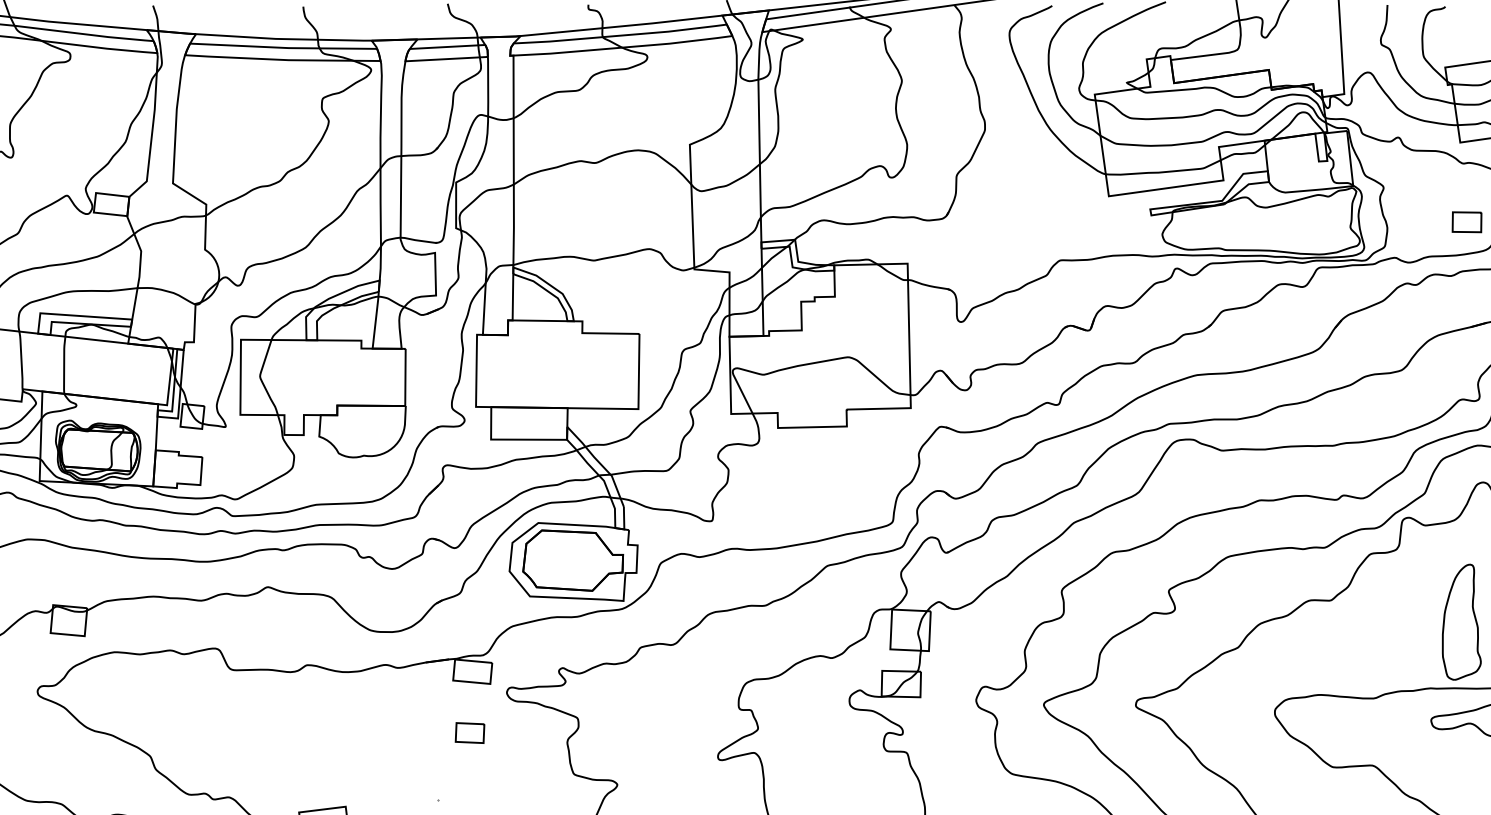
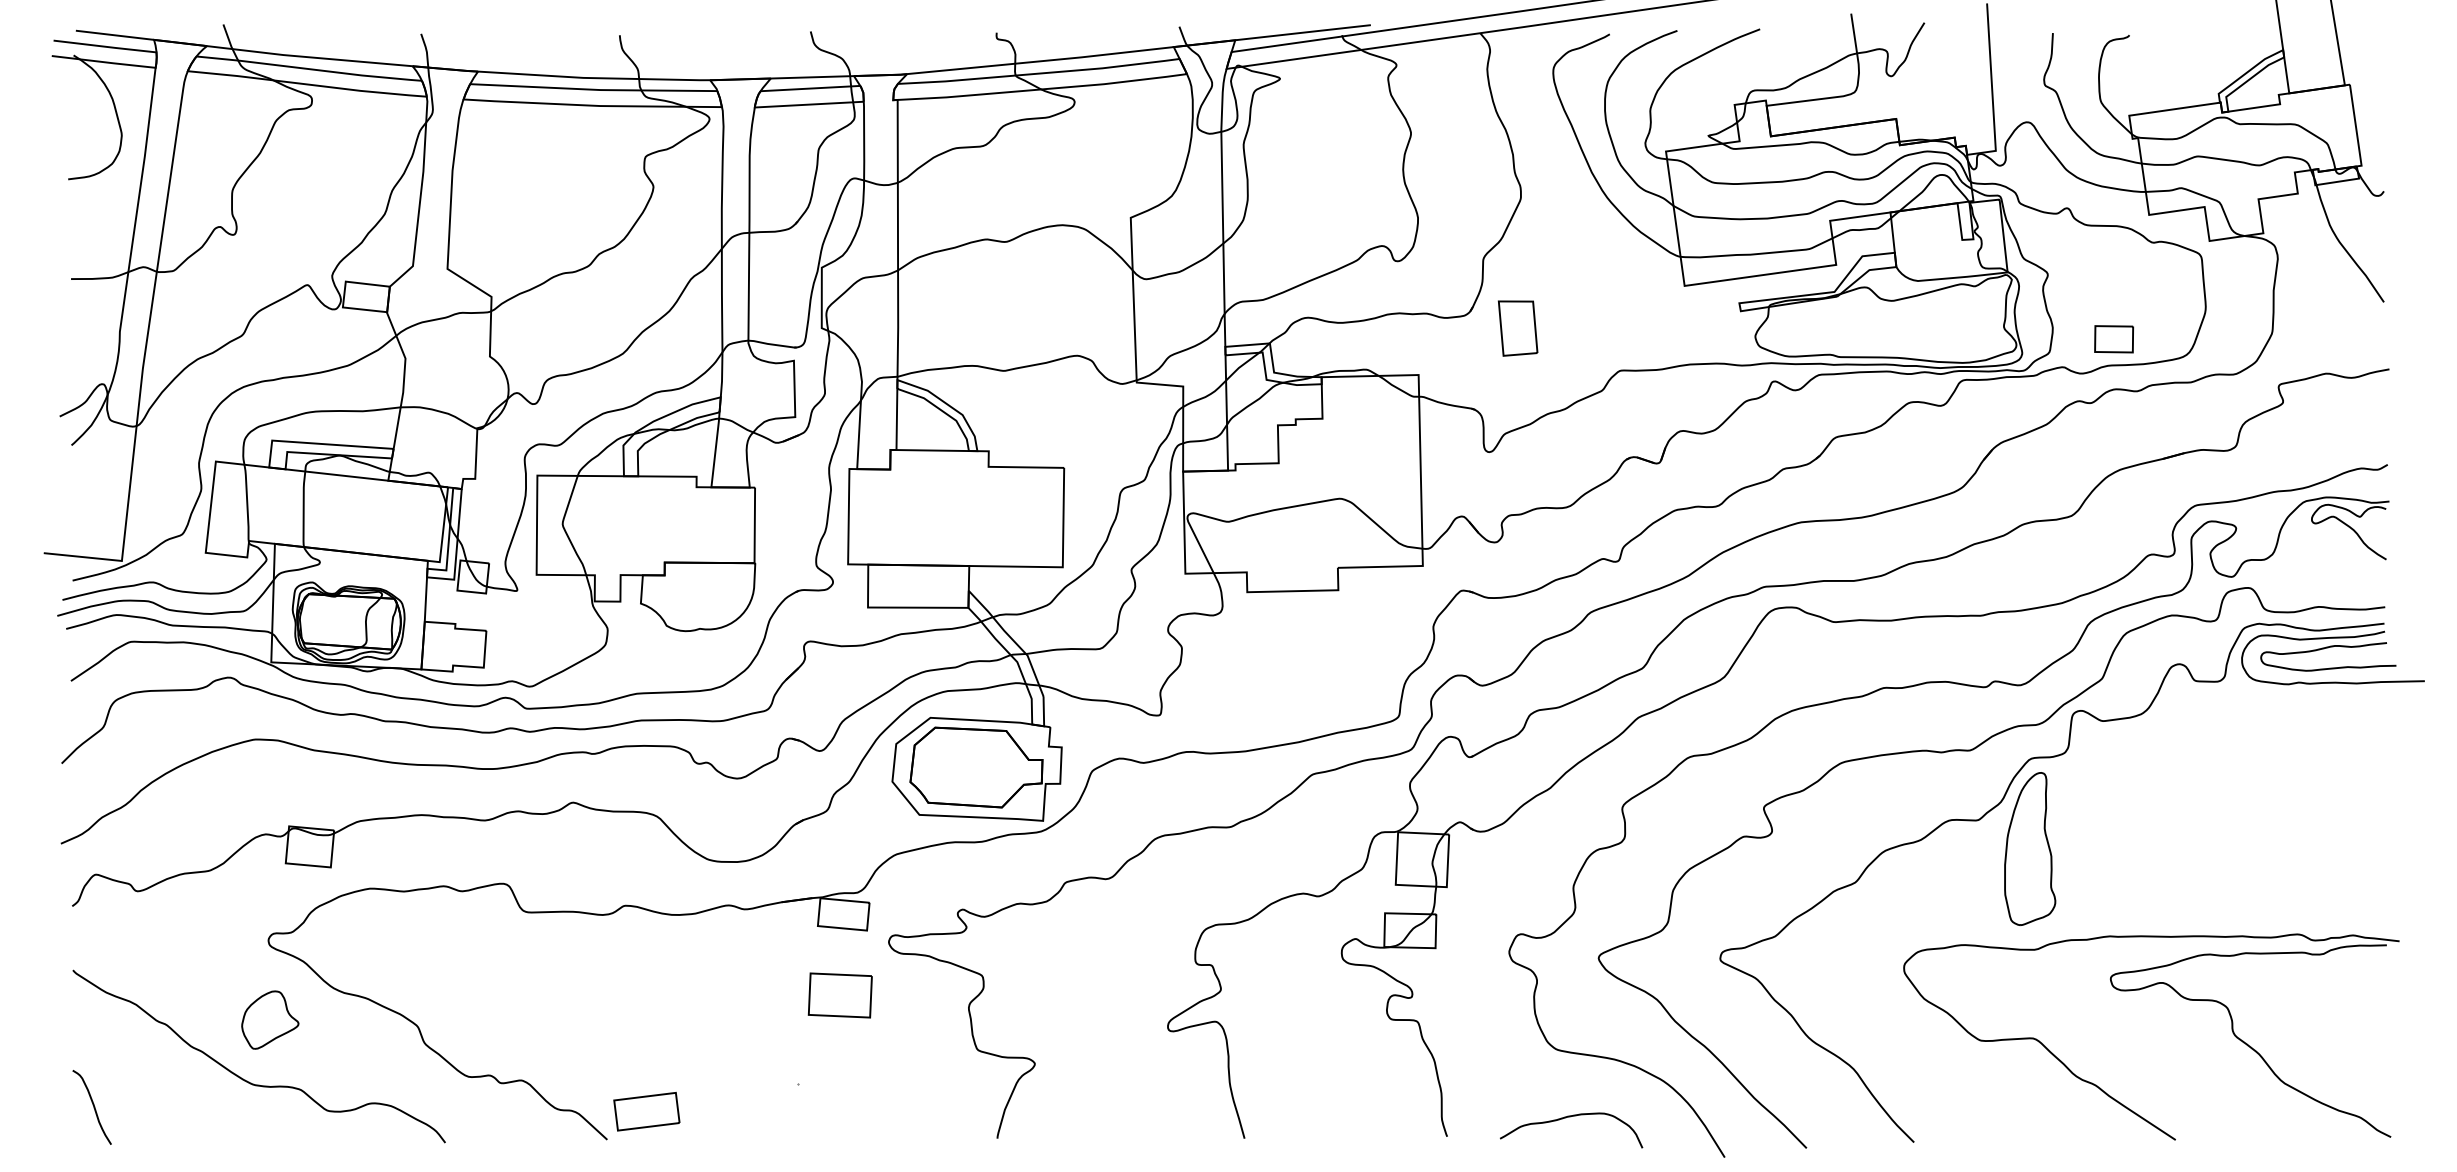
part: (1467, 222) -> (2114, 339), moved
part: (982, 228) -> (1517, 328), added
part: (1462, 621) -> (2030, 848), moved
part: (469, 733) -> (839, 995), size x1.67
part: (39, 751) -> (270, 1019), added

